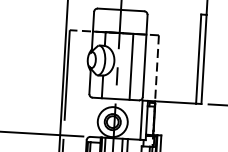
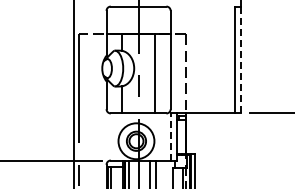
line: (204, 58) -> (241, 59), solid -> dashed
line: (141, 120) -> (170, 137), solid -> dashed

